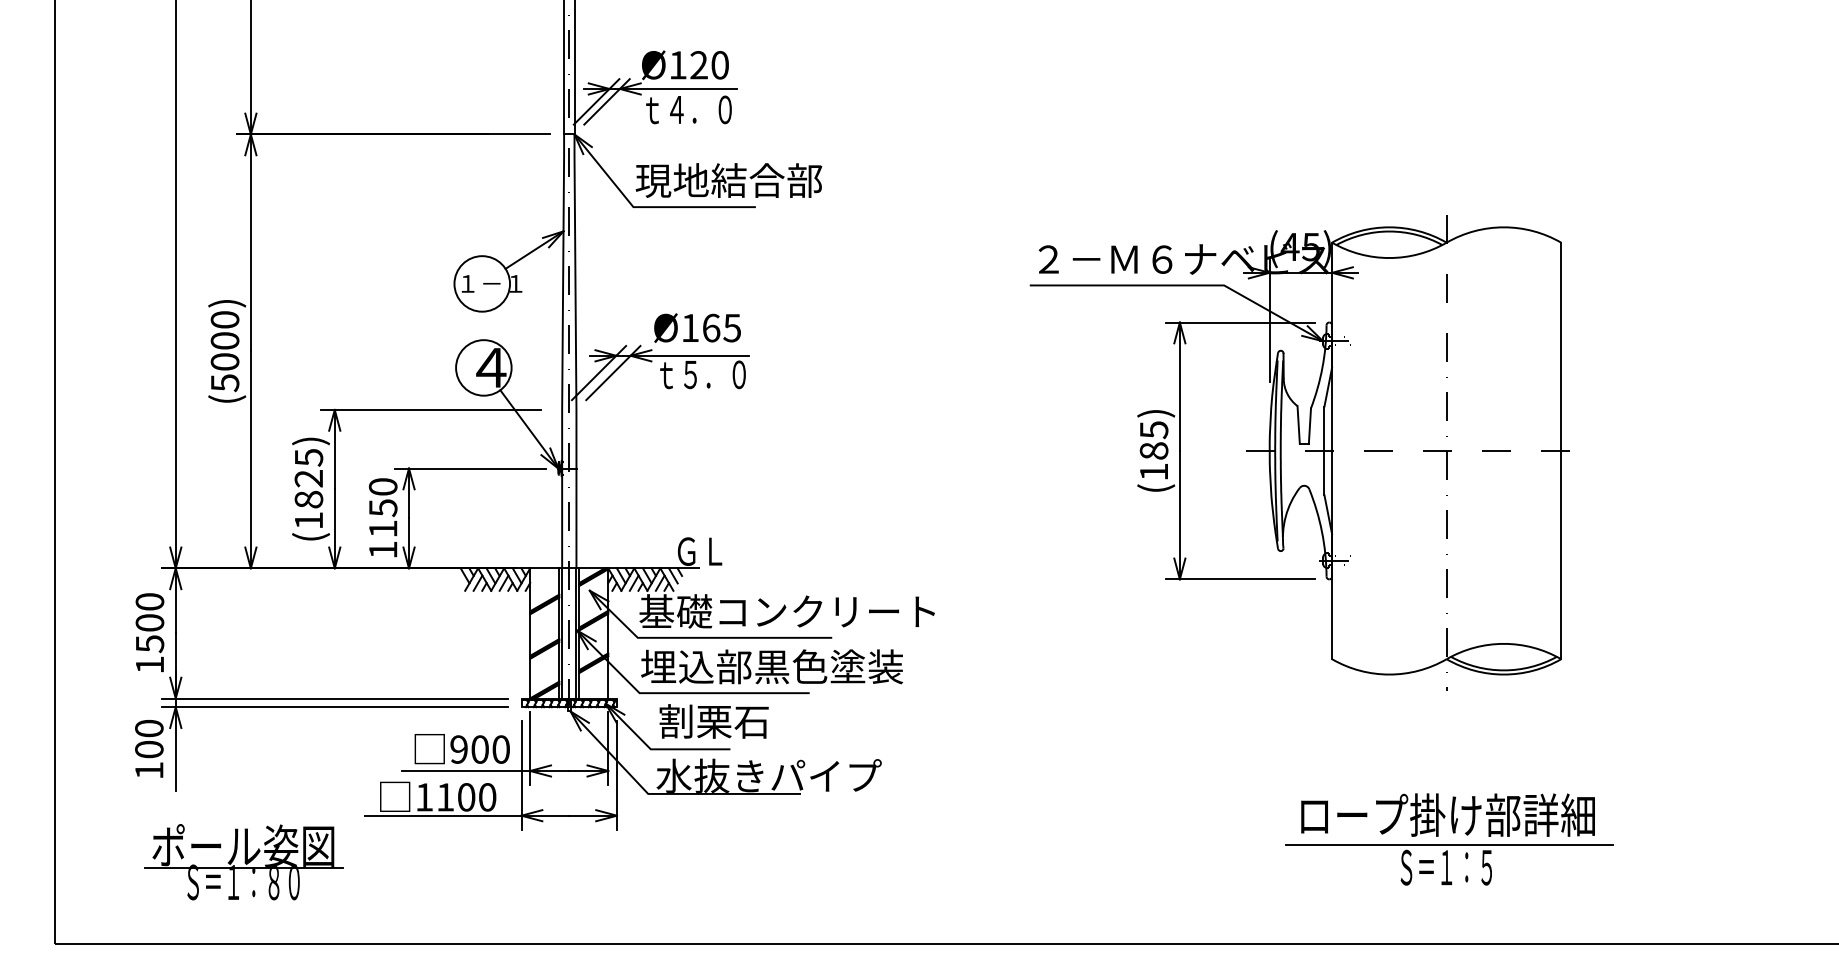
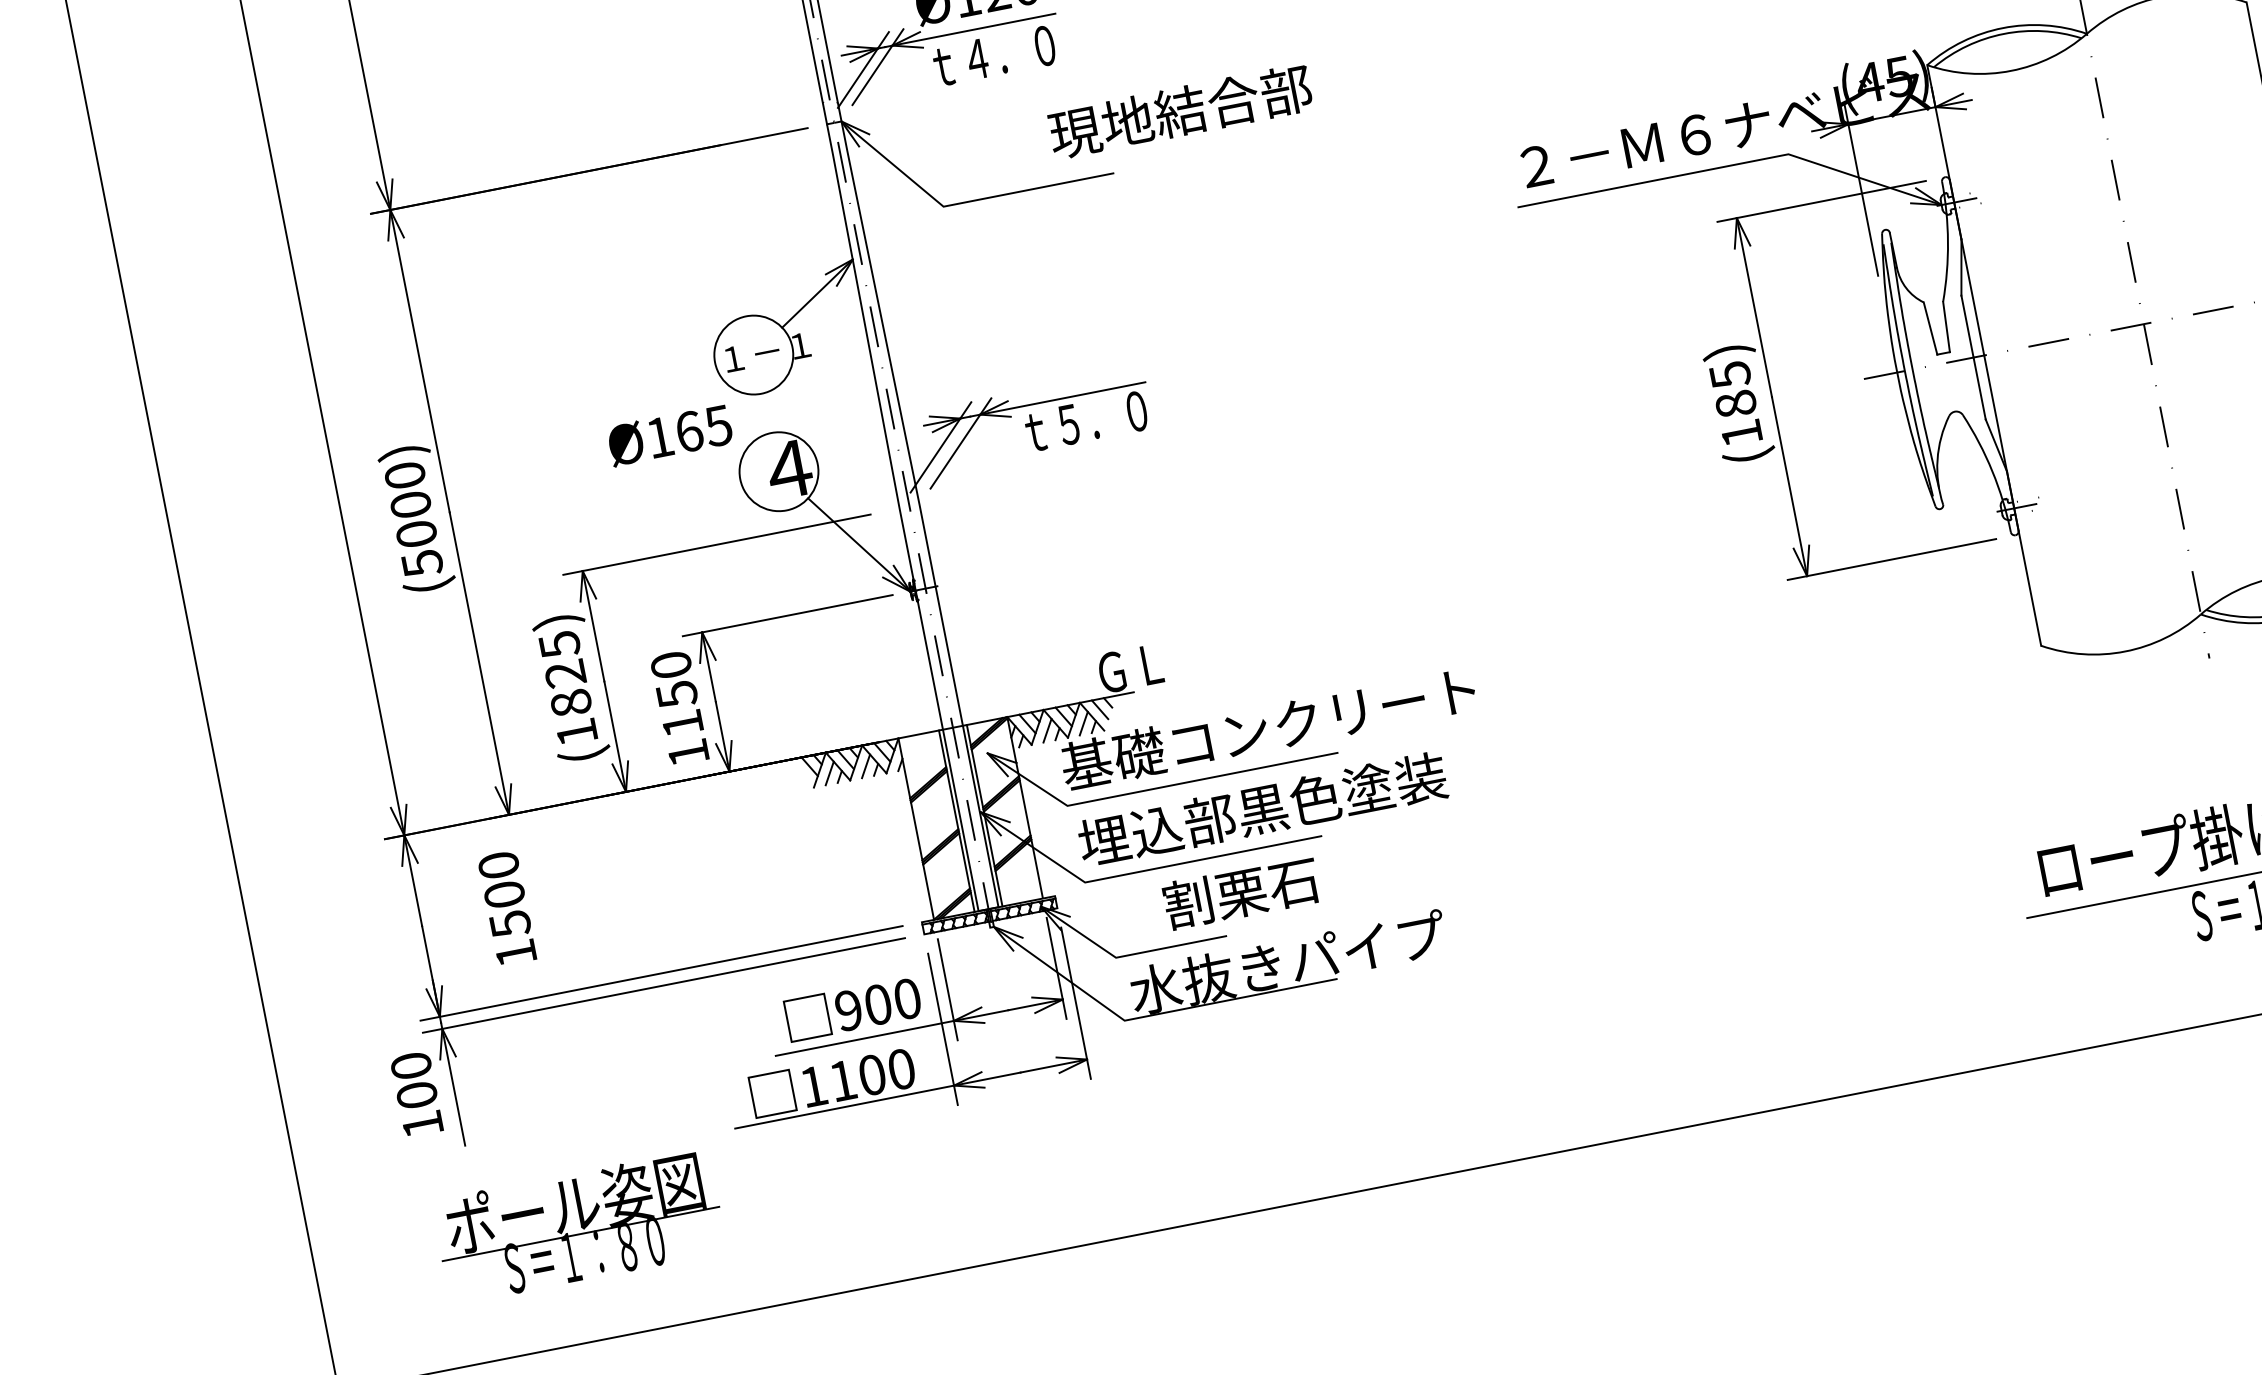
text: (728, 180) -> (1179, 111), moved
text: (697, 327) -> (669, 434), moved
text: (149, 632) -> (506, 908), moved
text: (713, 721) -> (1240, 893), moved

